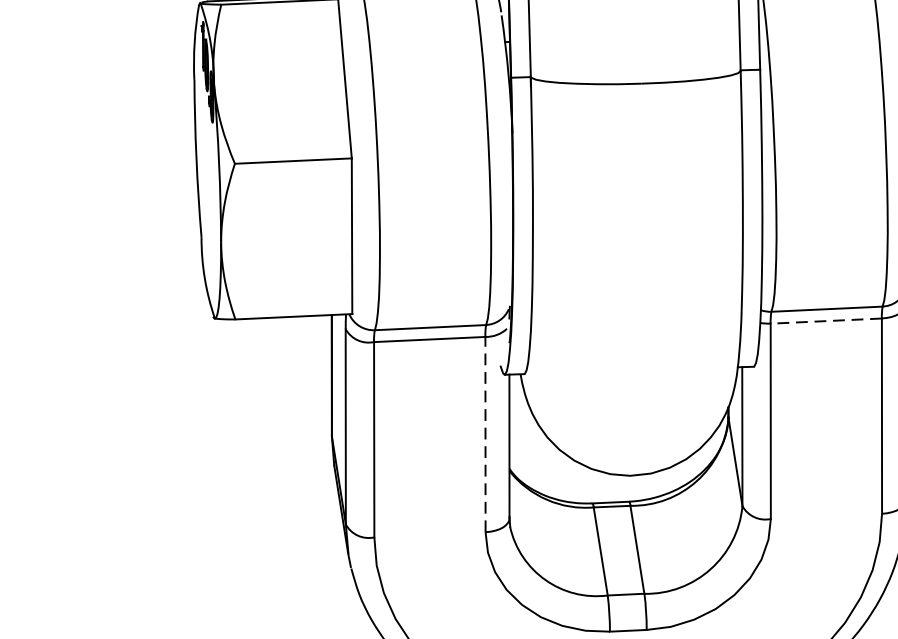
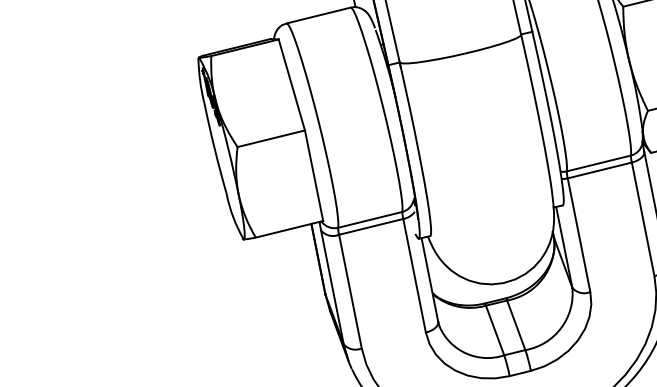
line: (825, 321) -> (599, 170), dashed -> solid
line: (485, 434) -> (414, 275), dashed -> solid

